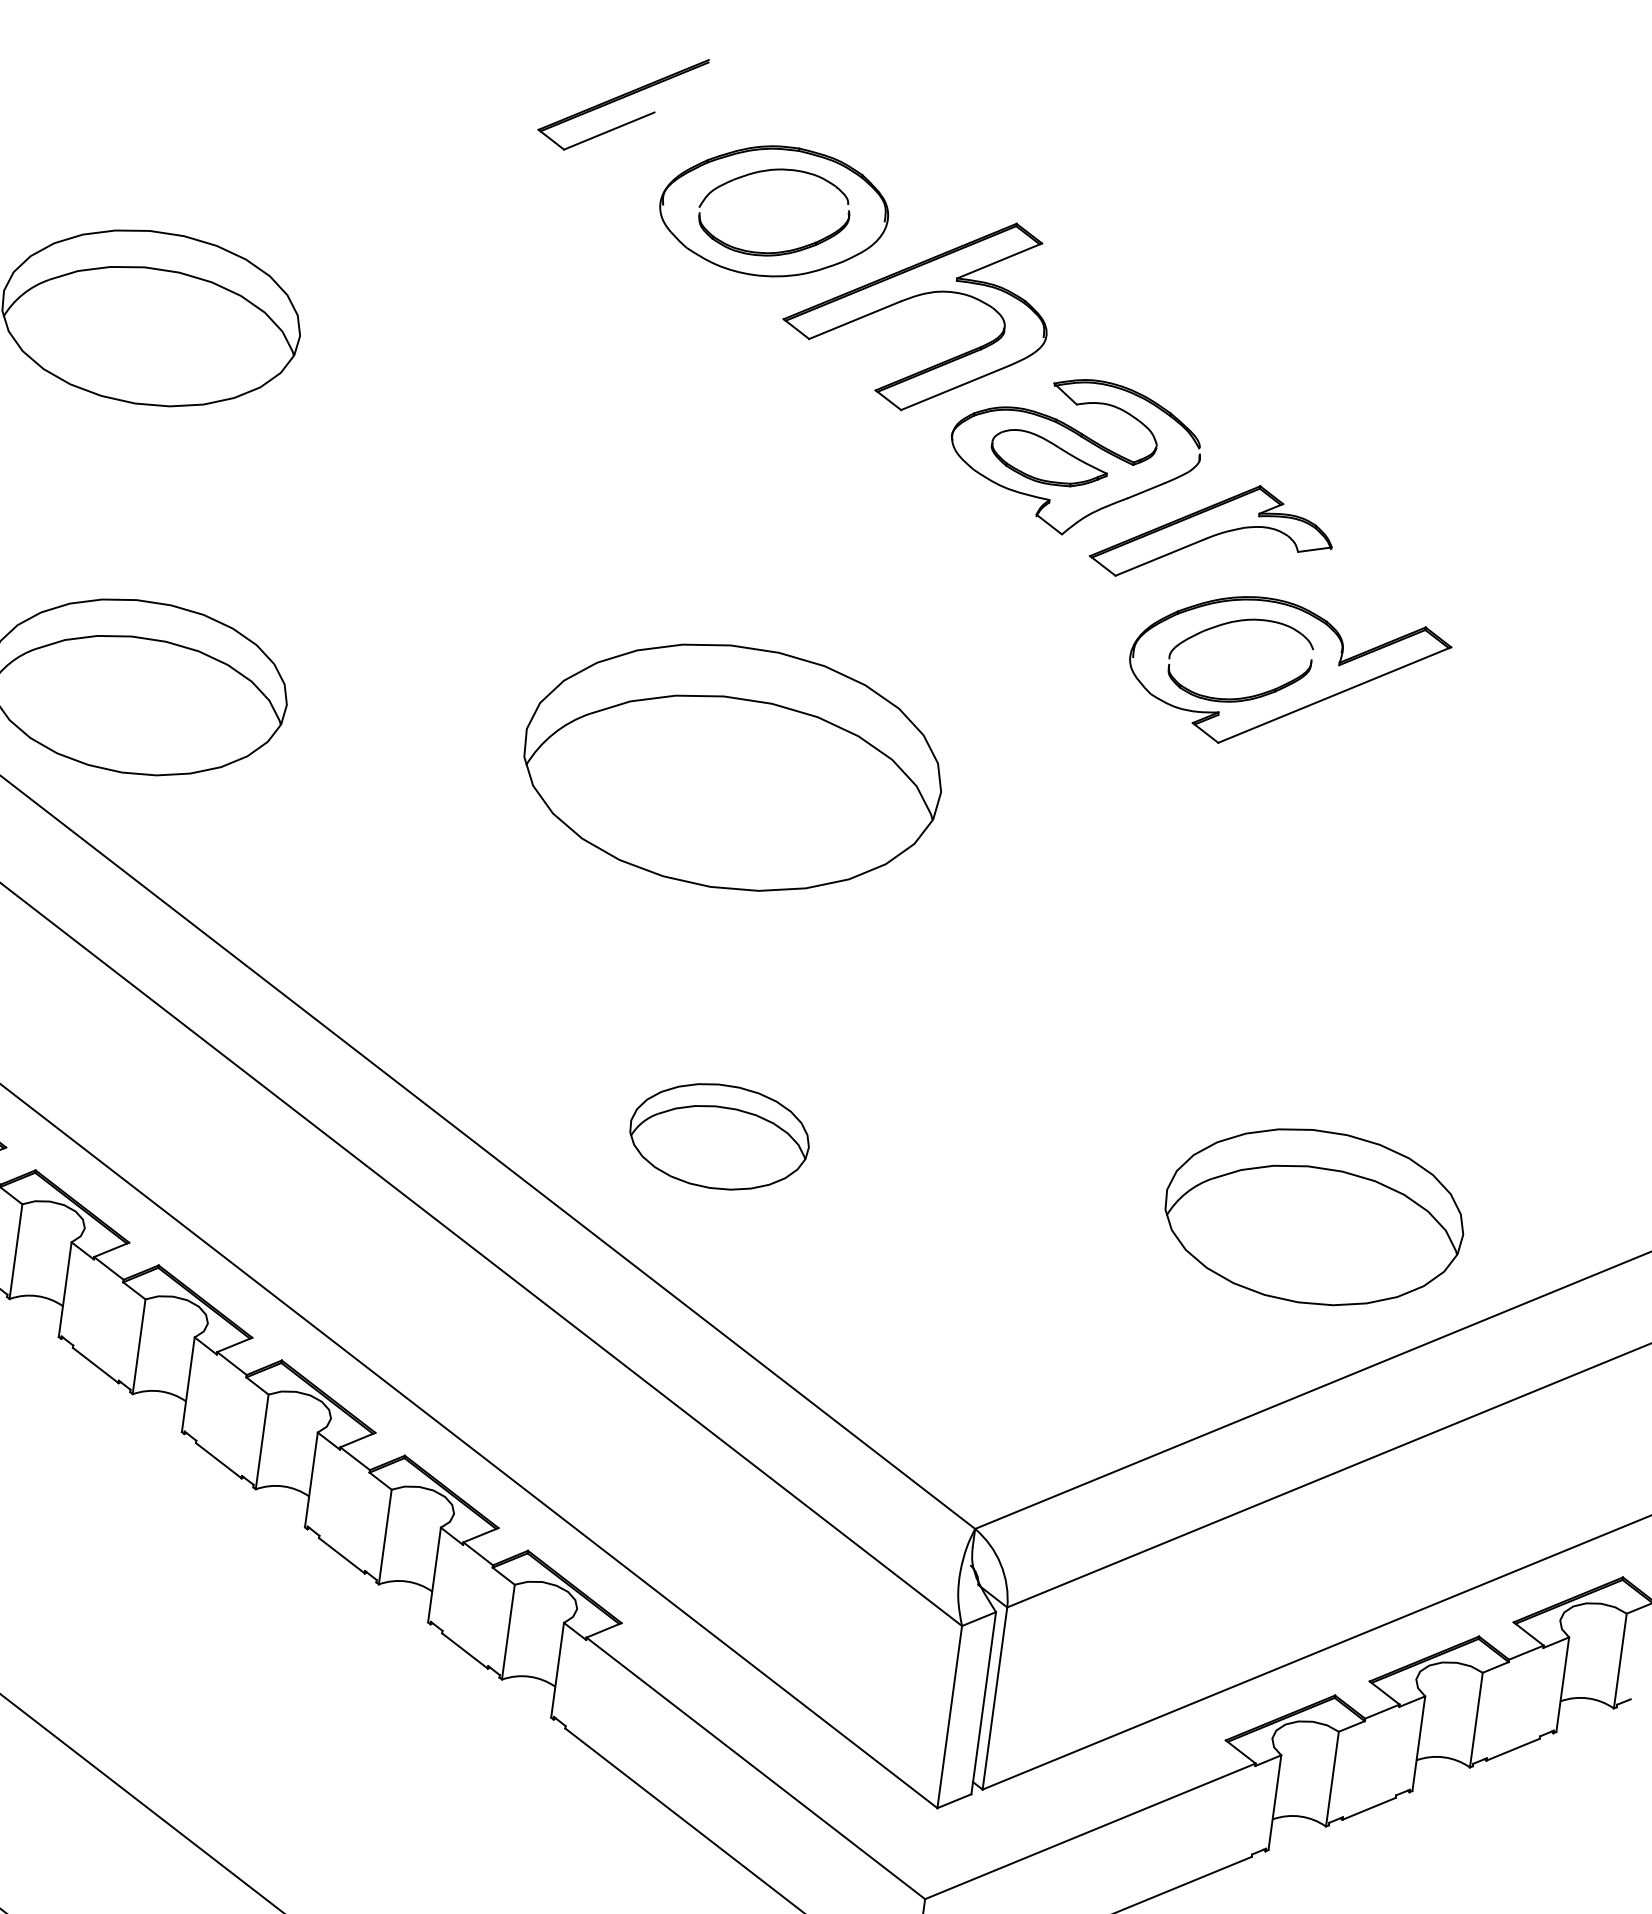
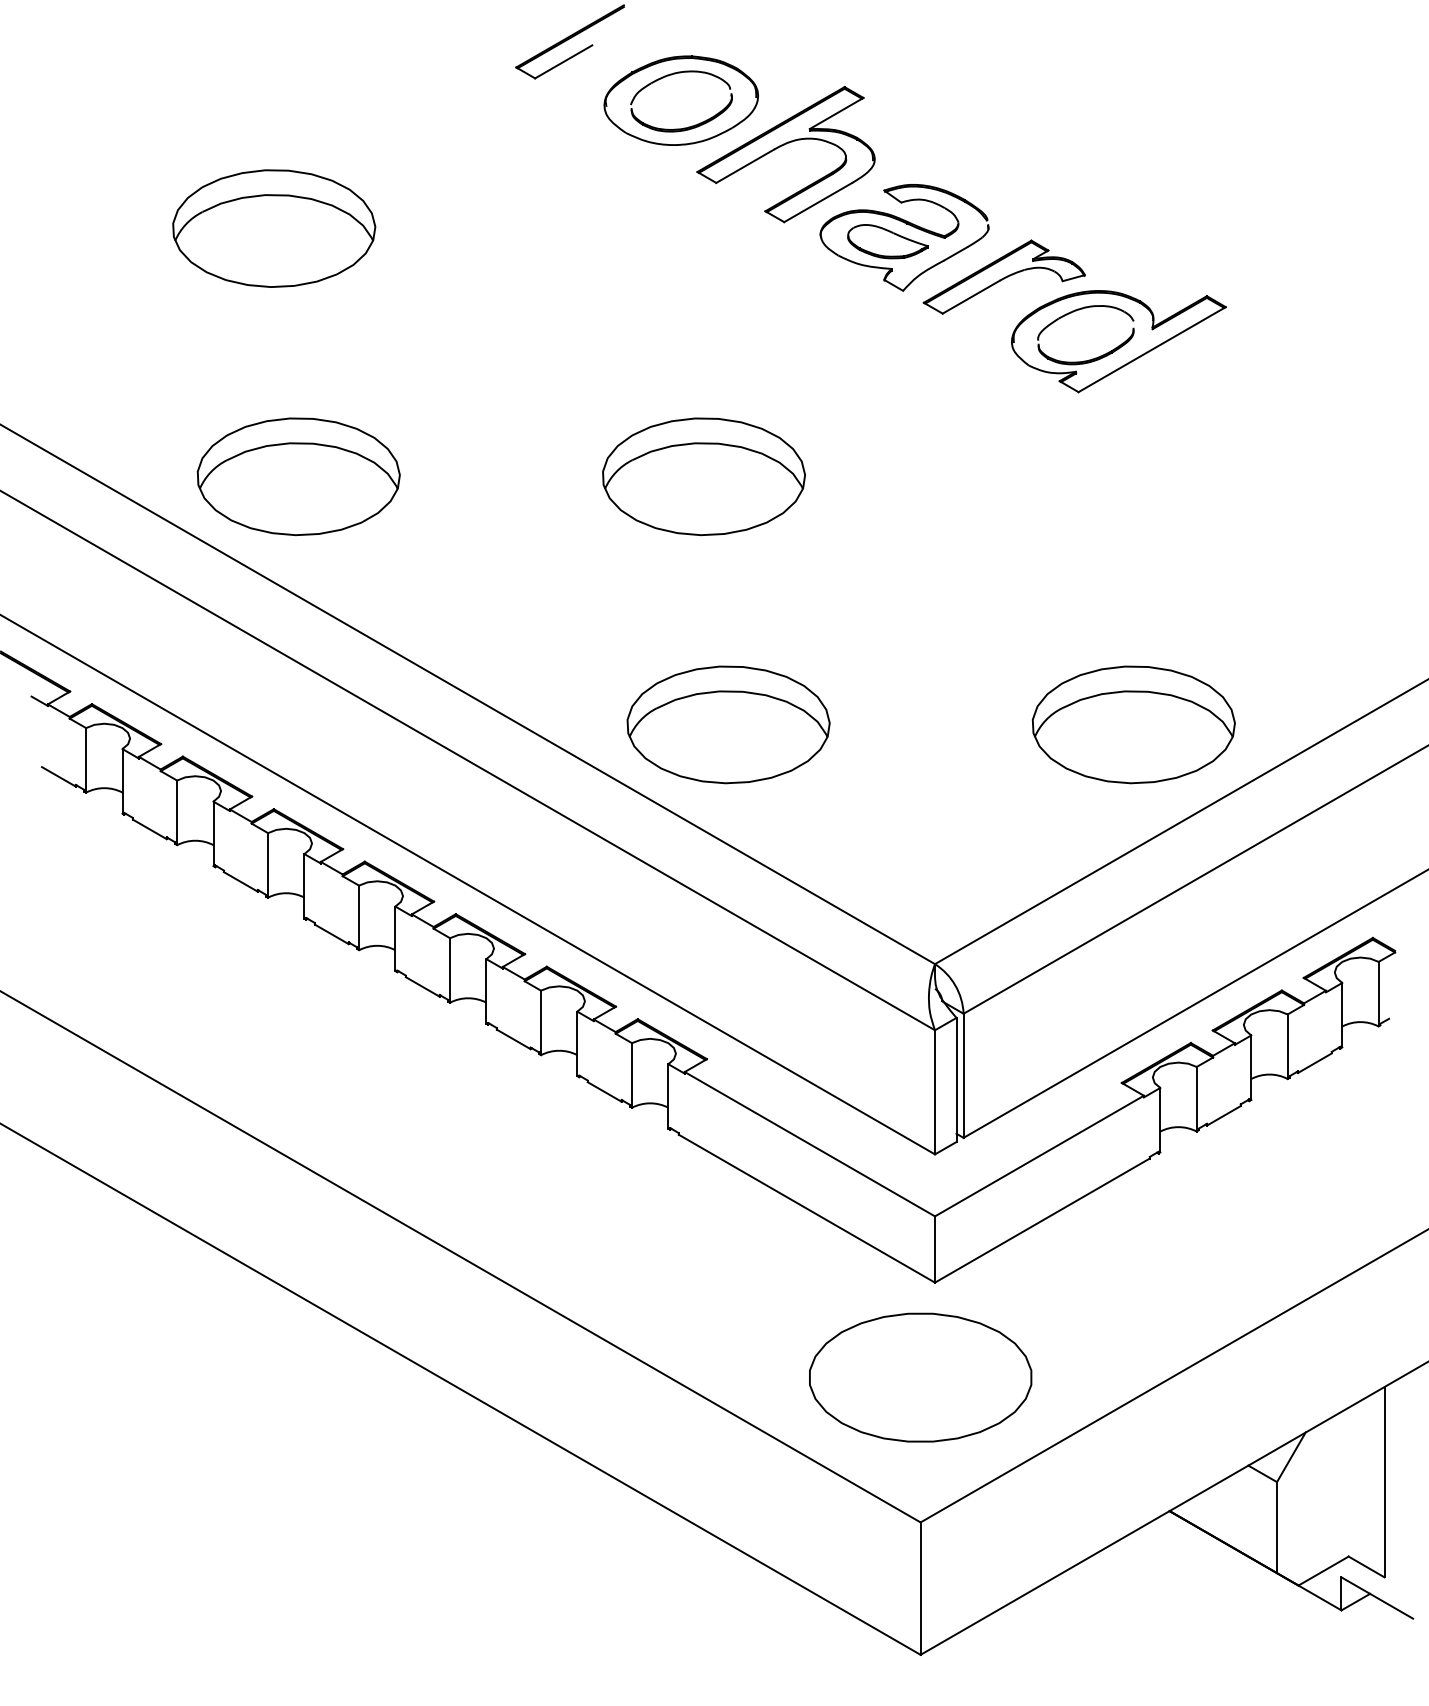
part: (1286, 676) -> (1118, 341), moved
part: (732, 767) -> (703, 476), size x0.71
part: (719, 1136) -> (728, 724), size x1.67

